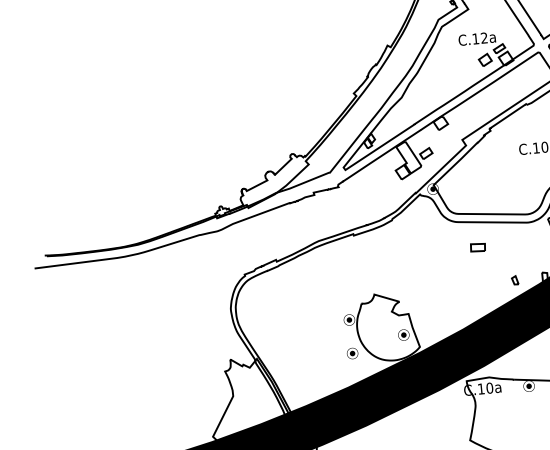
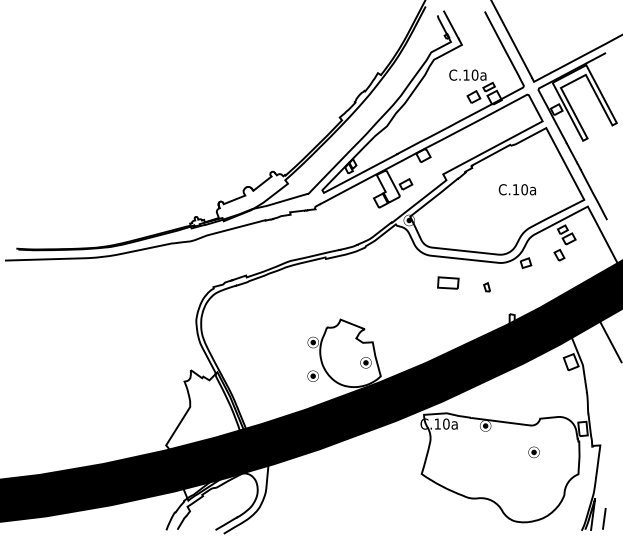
text: (483, 37) -> (474, 74), C.12a -> C.10a
part: (478, 247) -> (448, 282), size x1.43
part: (514, 280) -> (486, 287), moved

